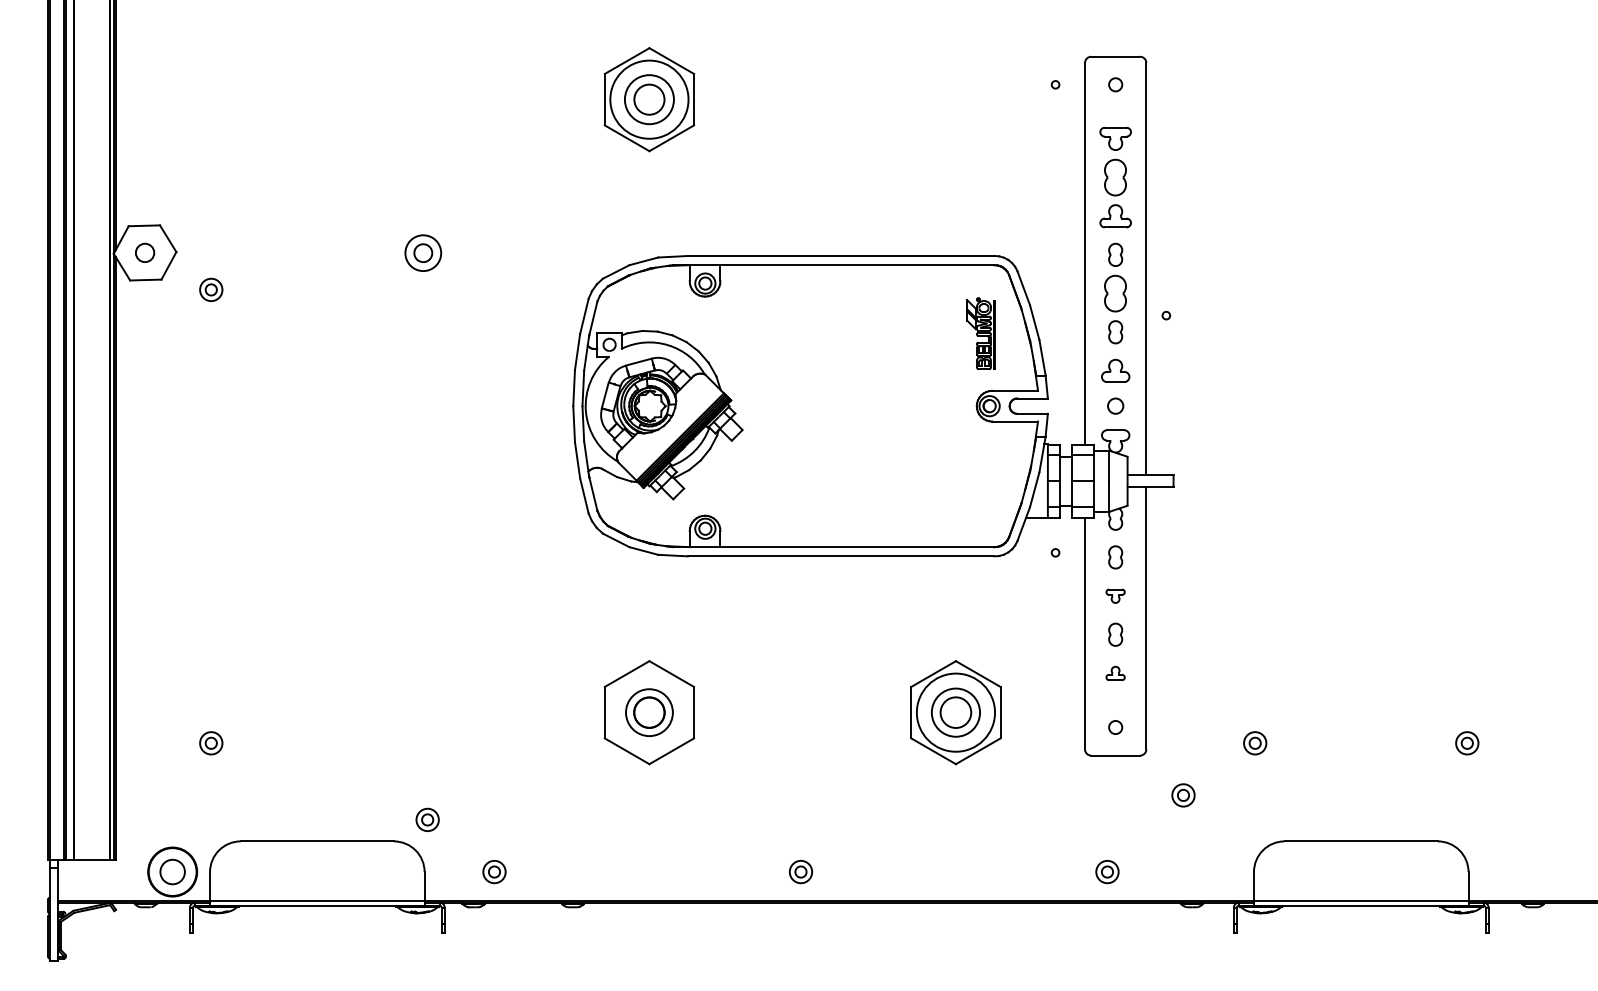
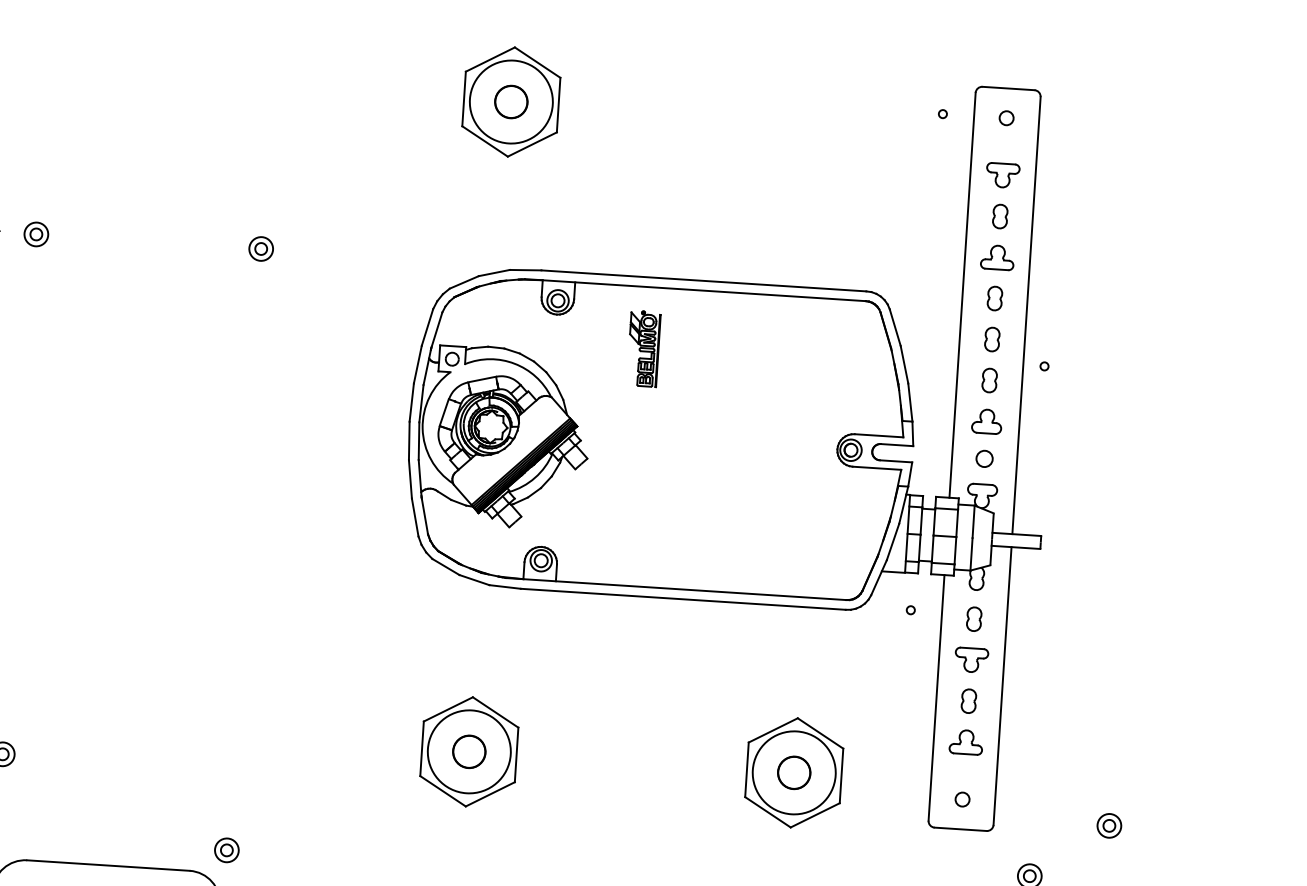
circle: (649, 99) -> (511, 101), size x0.62
part: (1115, 177) -> (1000, 216), size x0.62
part: (423, 252) -> (261, 248), size x0.62
part: (211, 289) -> (36, 234), moved
part: (1115, 293) -> (992, 339), size x0.62
part: (980, 333) -> (643, 348), moved
part: (1115, 596) -> (971, 660), size x1.67
part: (1115, 673) -> (966, 742), size x1.67
circle: (649, 712) -> (469, 751), size x1.67
circle: (955, 712) -> (793, 772), size x0.62

